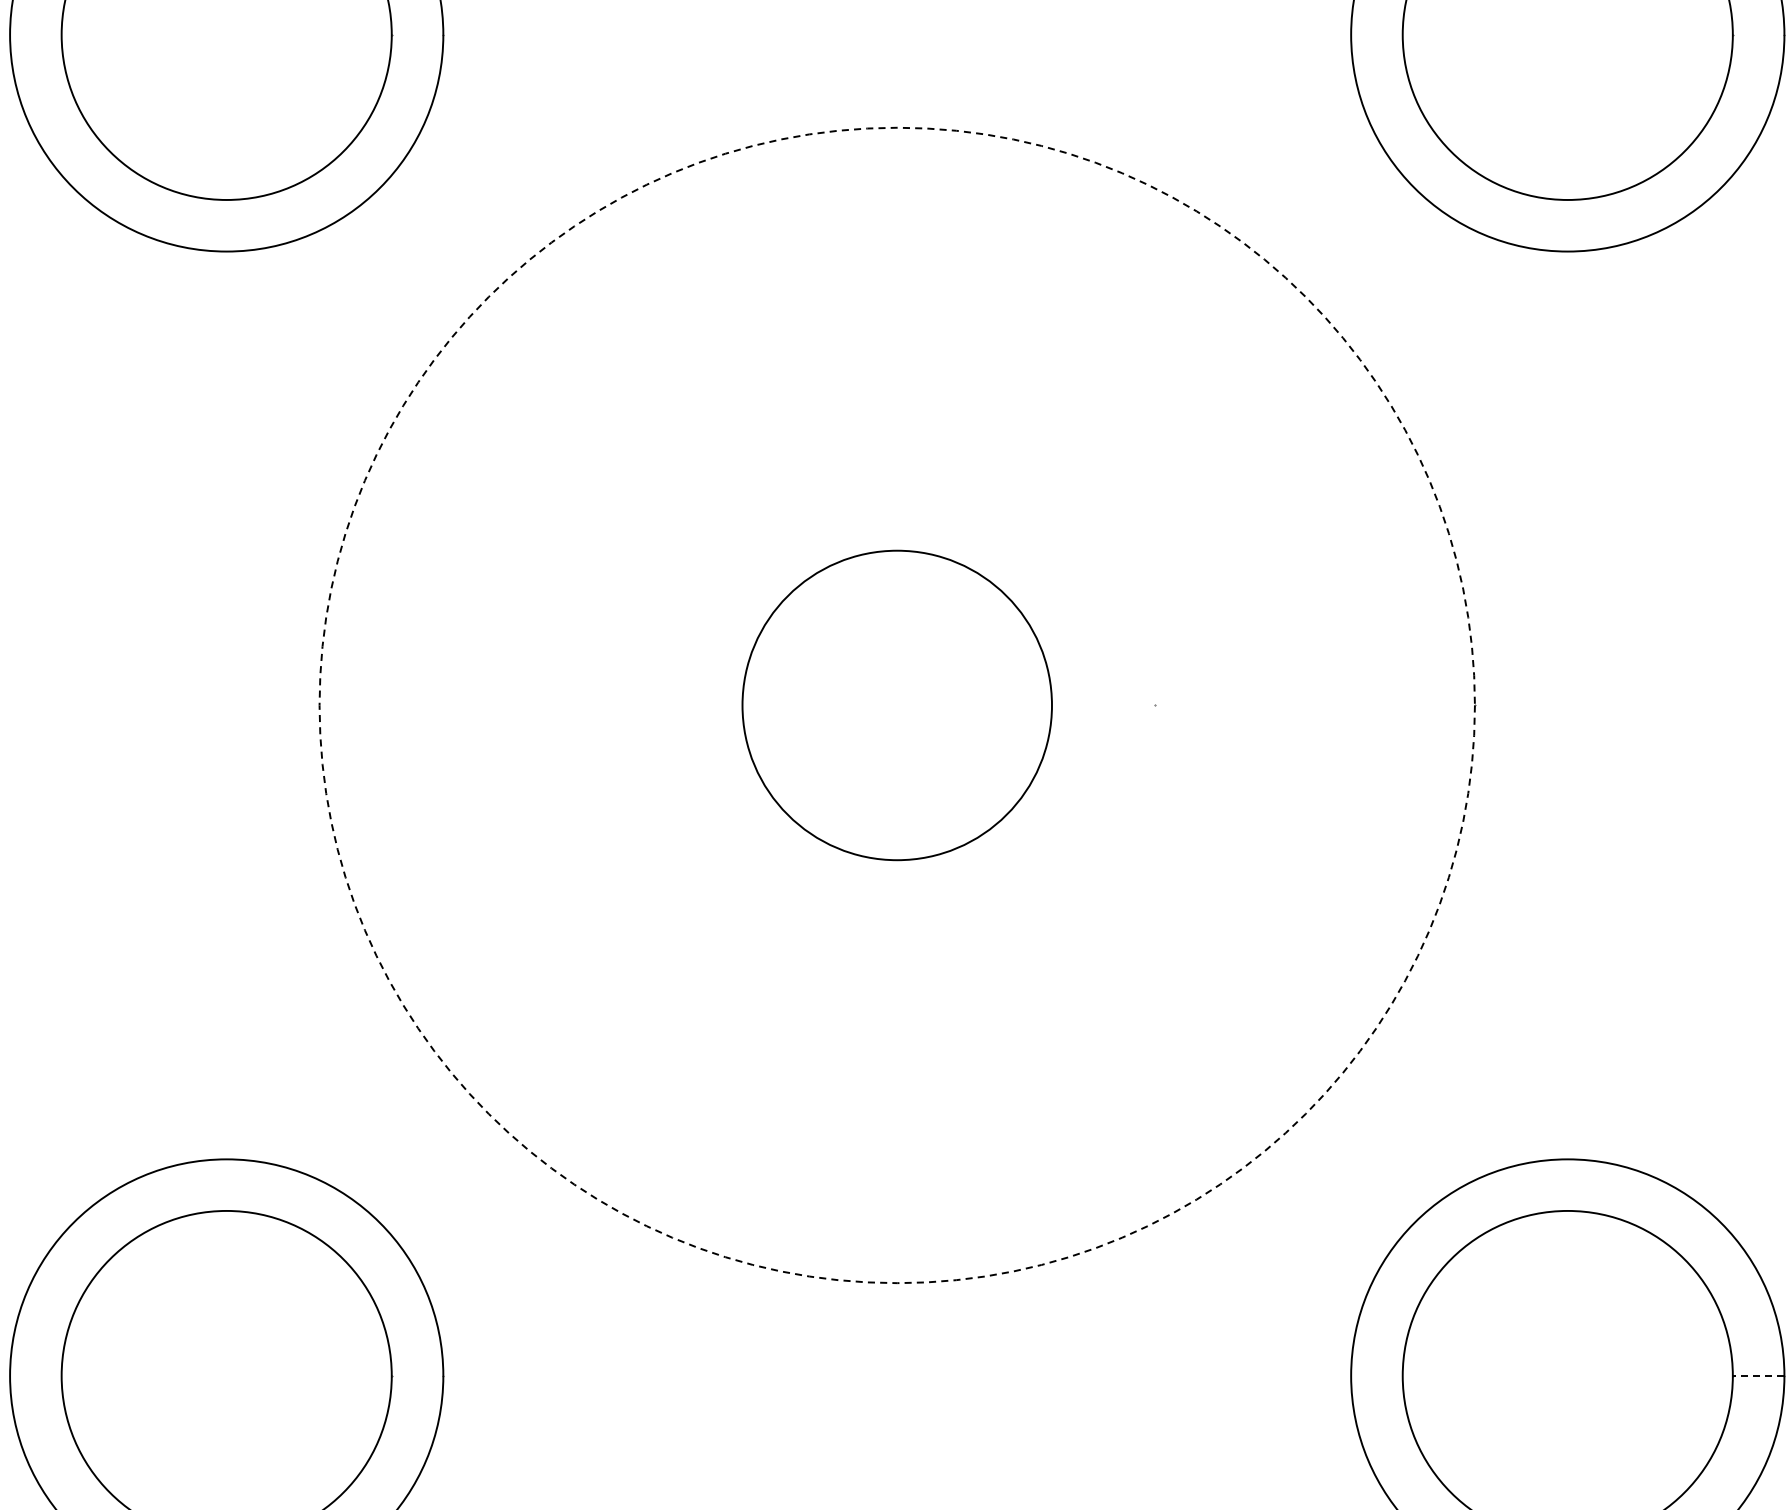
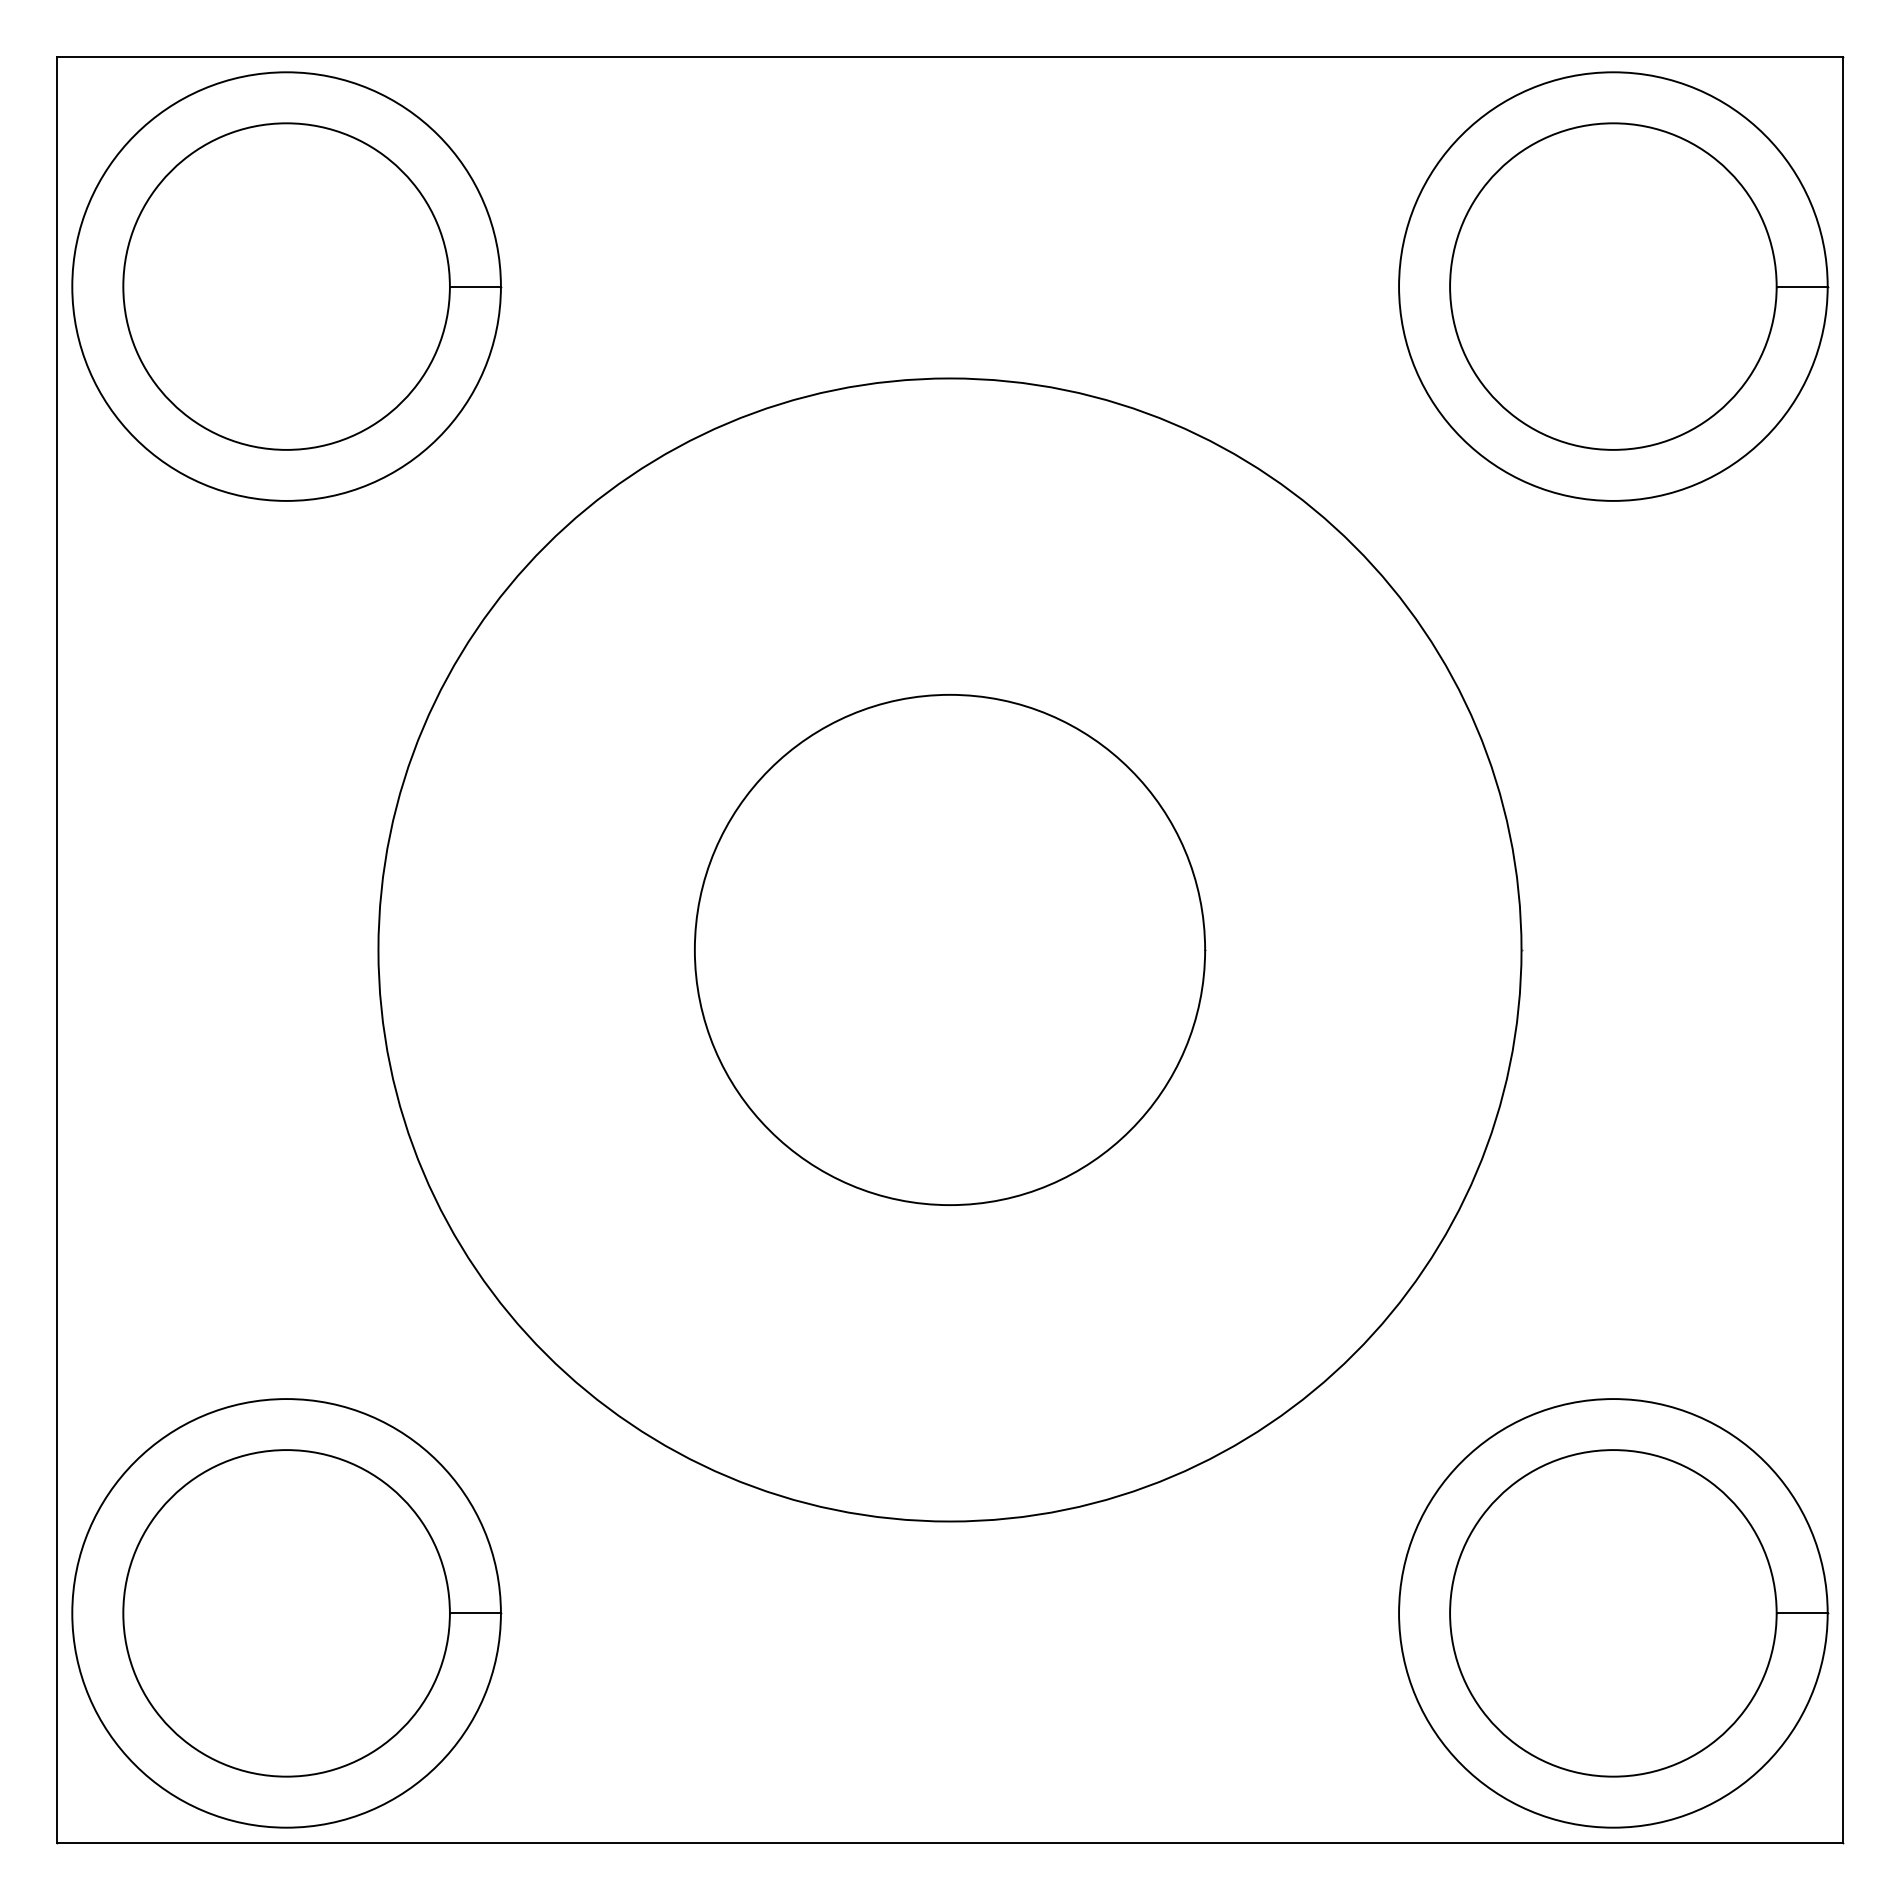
line: (416, 34) -> (474, 286), added
line: (1757, 34) -> (1801, 286), added
circle: (896, 704) -> (949, 949), dashed -> solid
circle: (896, 704) -> (949, 949), size x1.67
line: (416, 1376) -> (474, 1613), added
line: (1758, 1376) -> (1802, 1613), dashed -> solid

